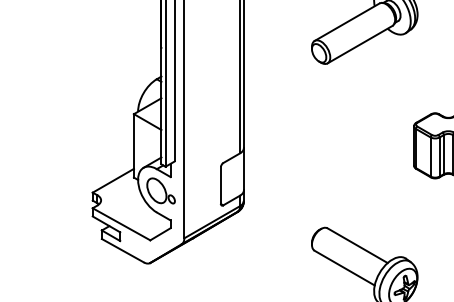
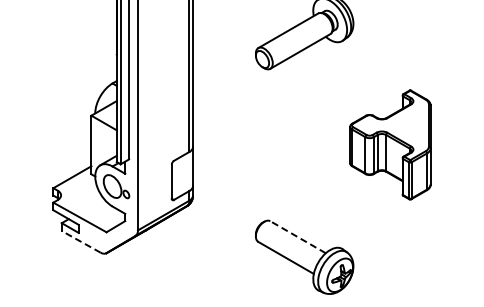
line: (357, 244) -> (297, 236), solid -> dashed
line: (122, 250) -> (80, 241), solid -> dashed

